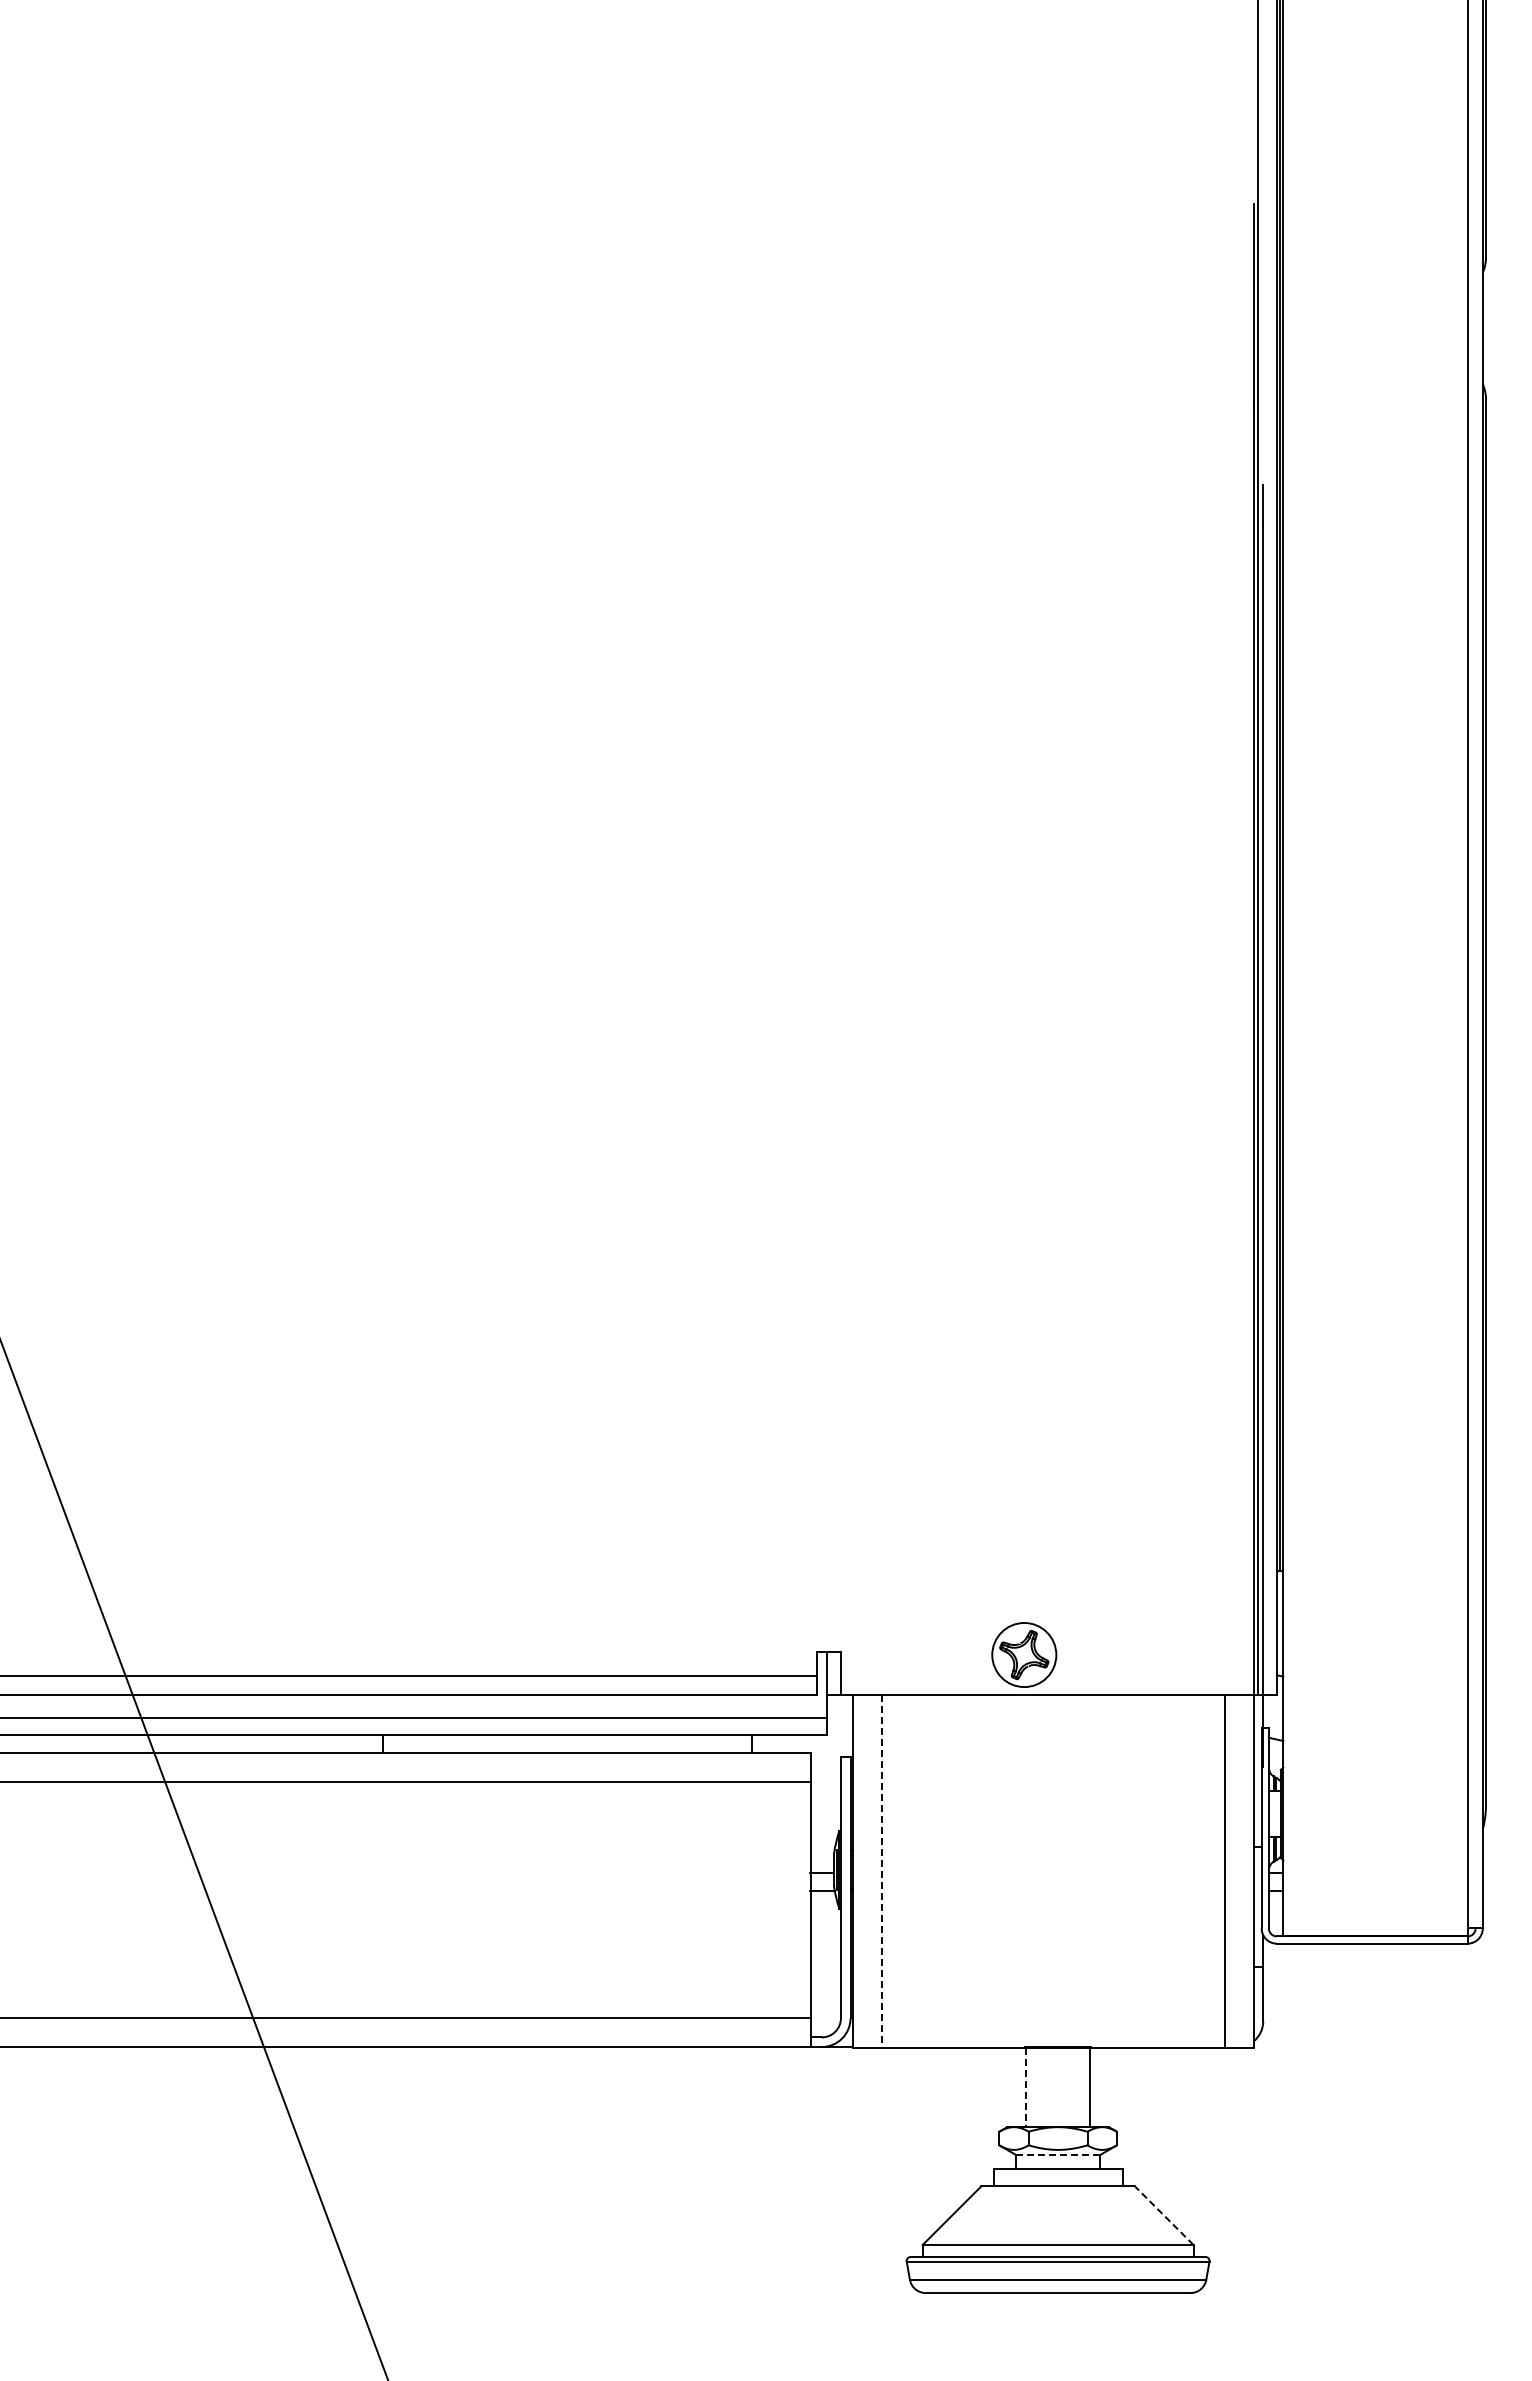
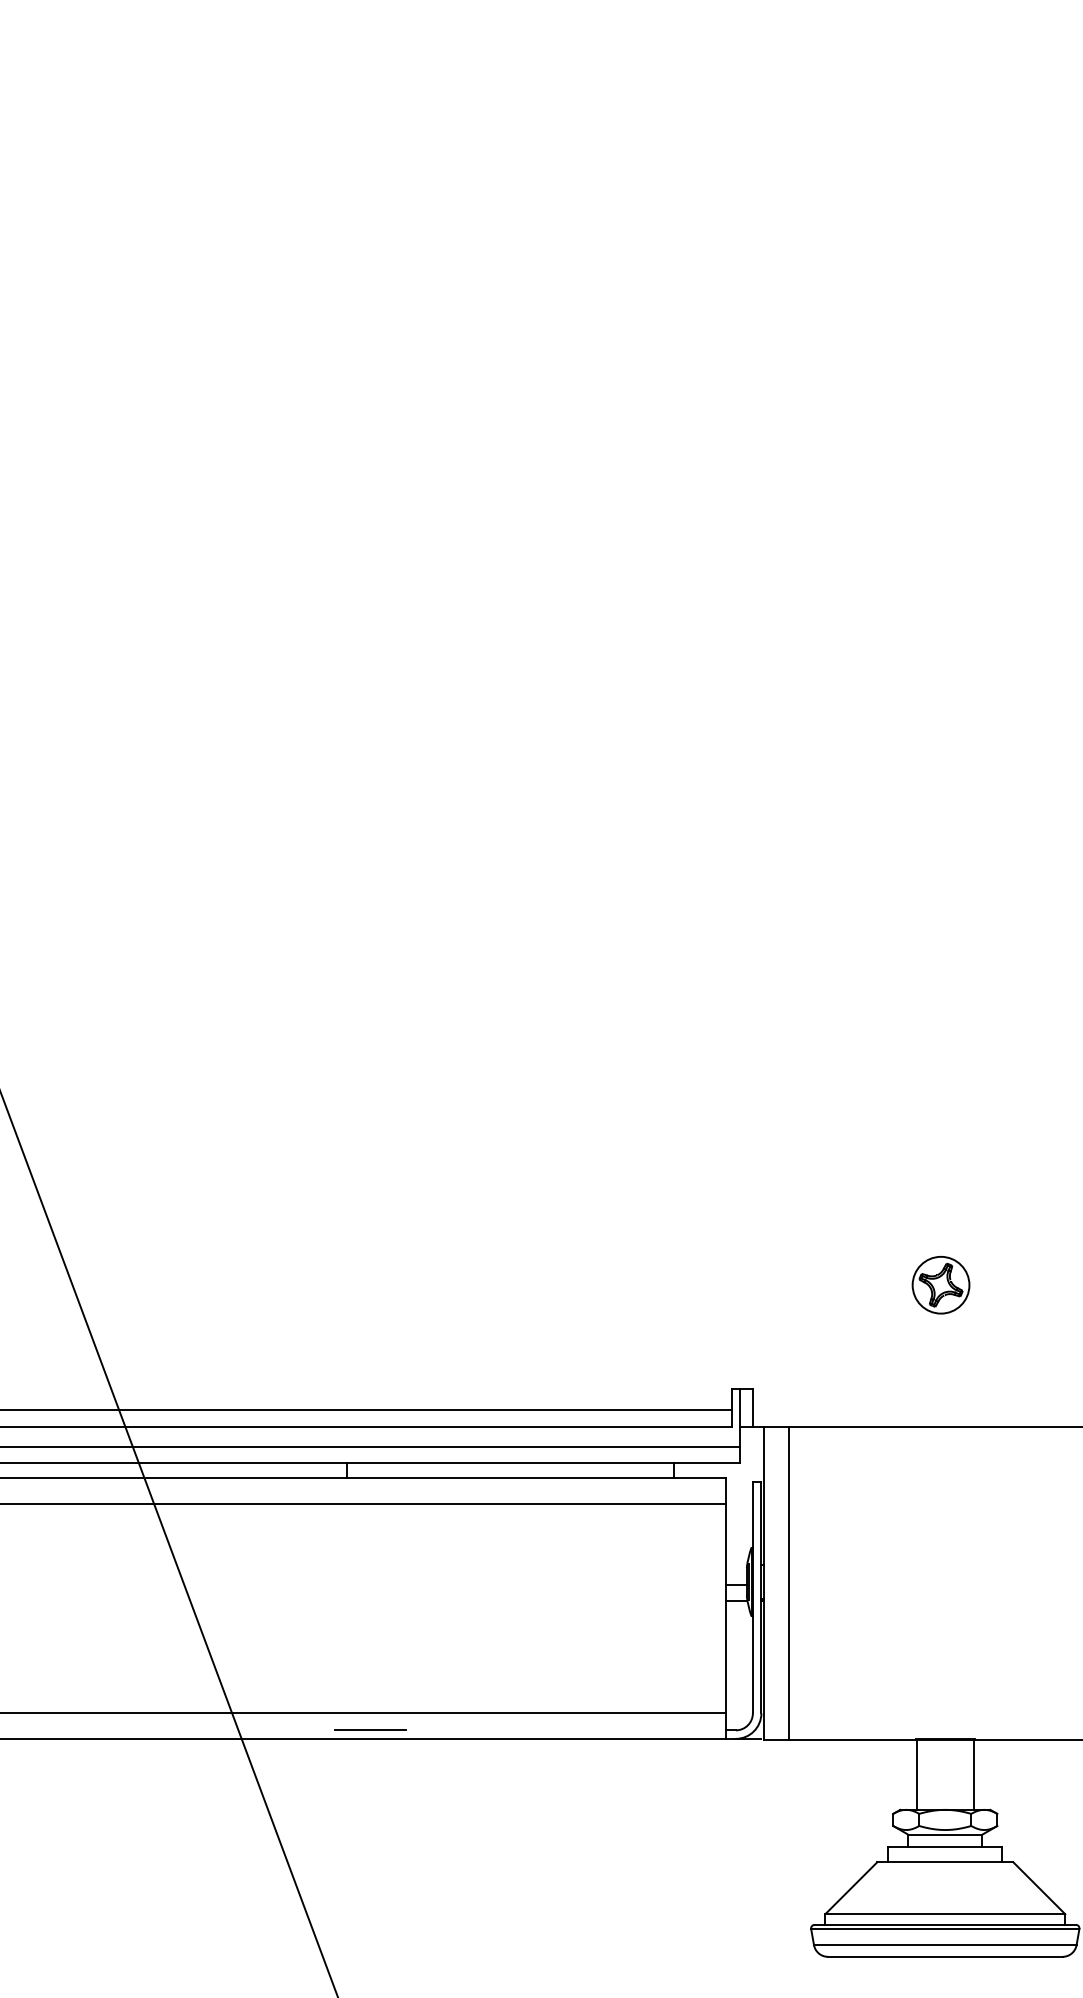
part: (1024, 1654) -> (941, 1284), moved
line: (881, 1871) -> (788, 1583), dashed -> solid
line: (409, 2037) -> (370, 1730), added
line: (1026, 2087) -> (917, 1774), dashed -> solid
line: (1058, 2155) -> (945, 1834), dashed -> solid
line: (1163, 2215) -> (1038, 1888), dashed -> solid

